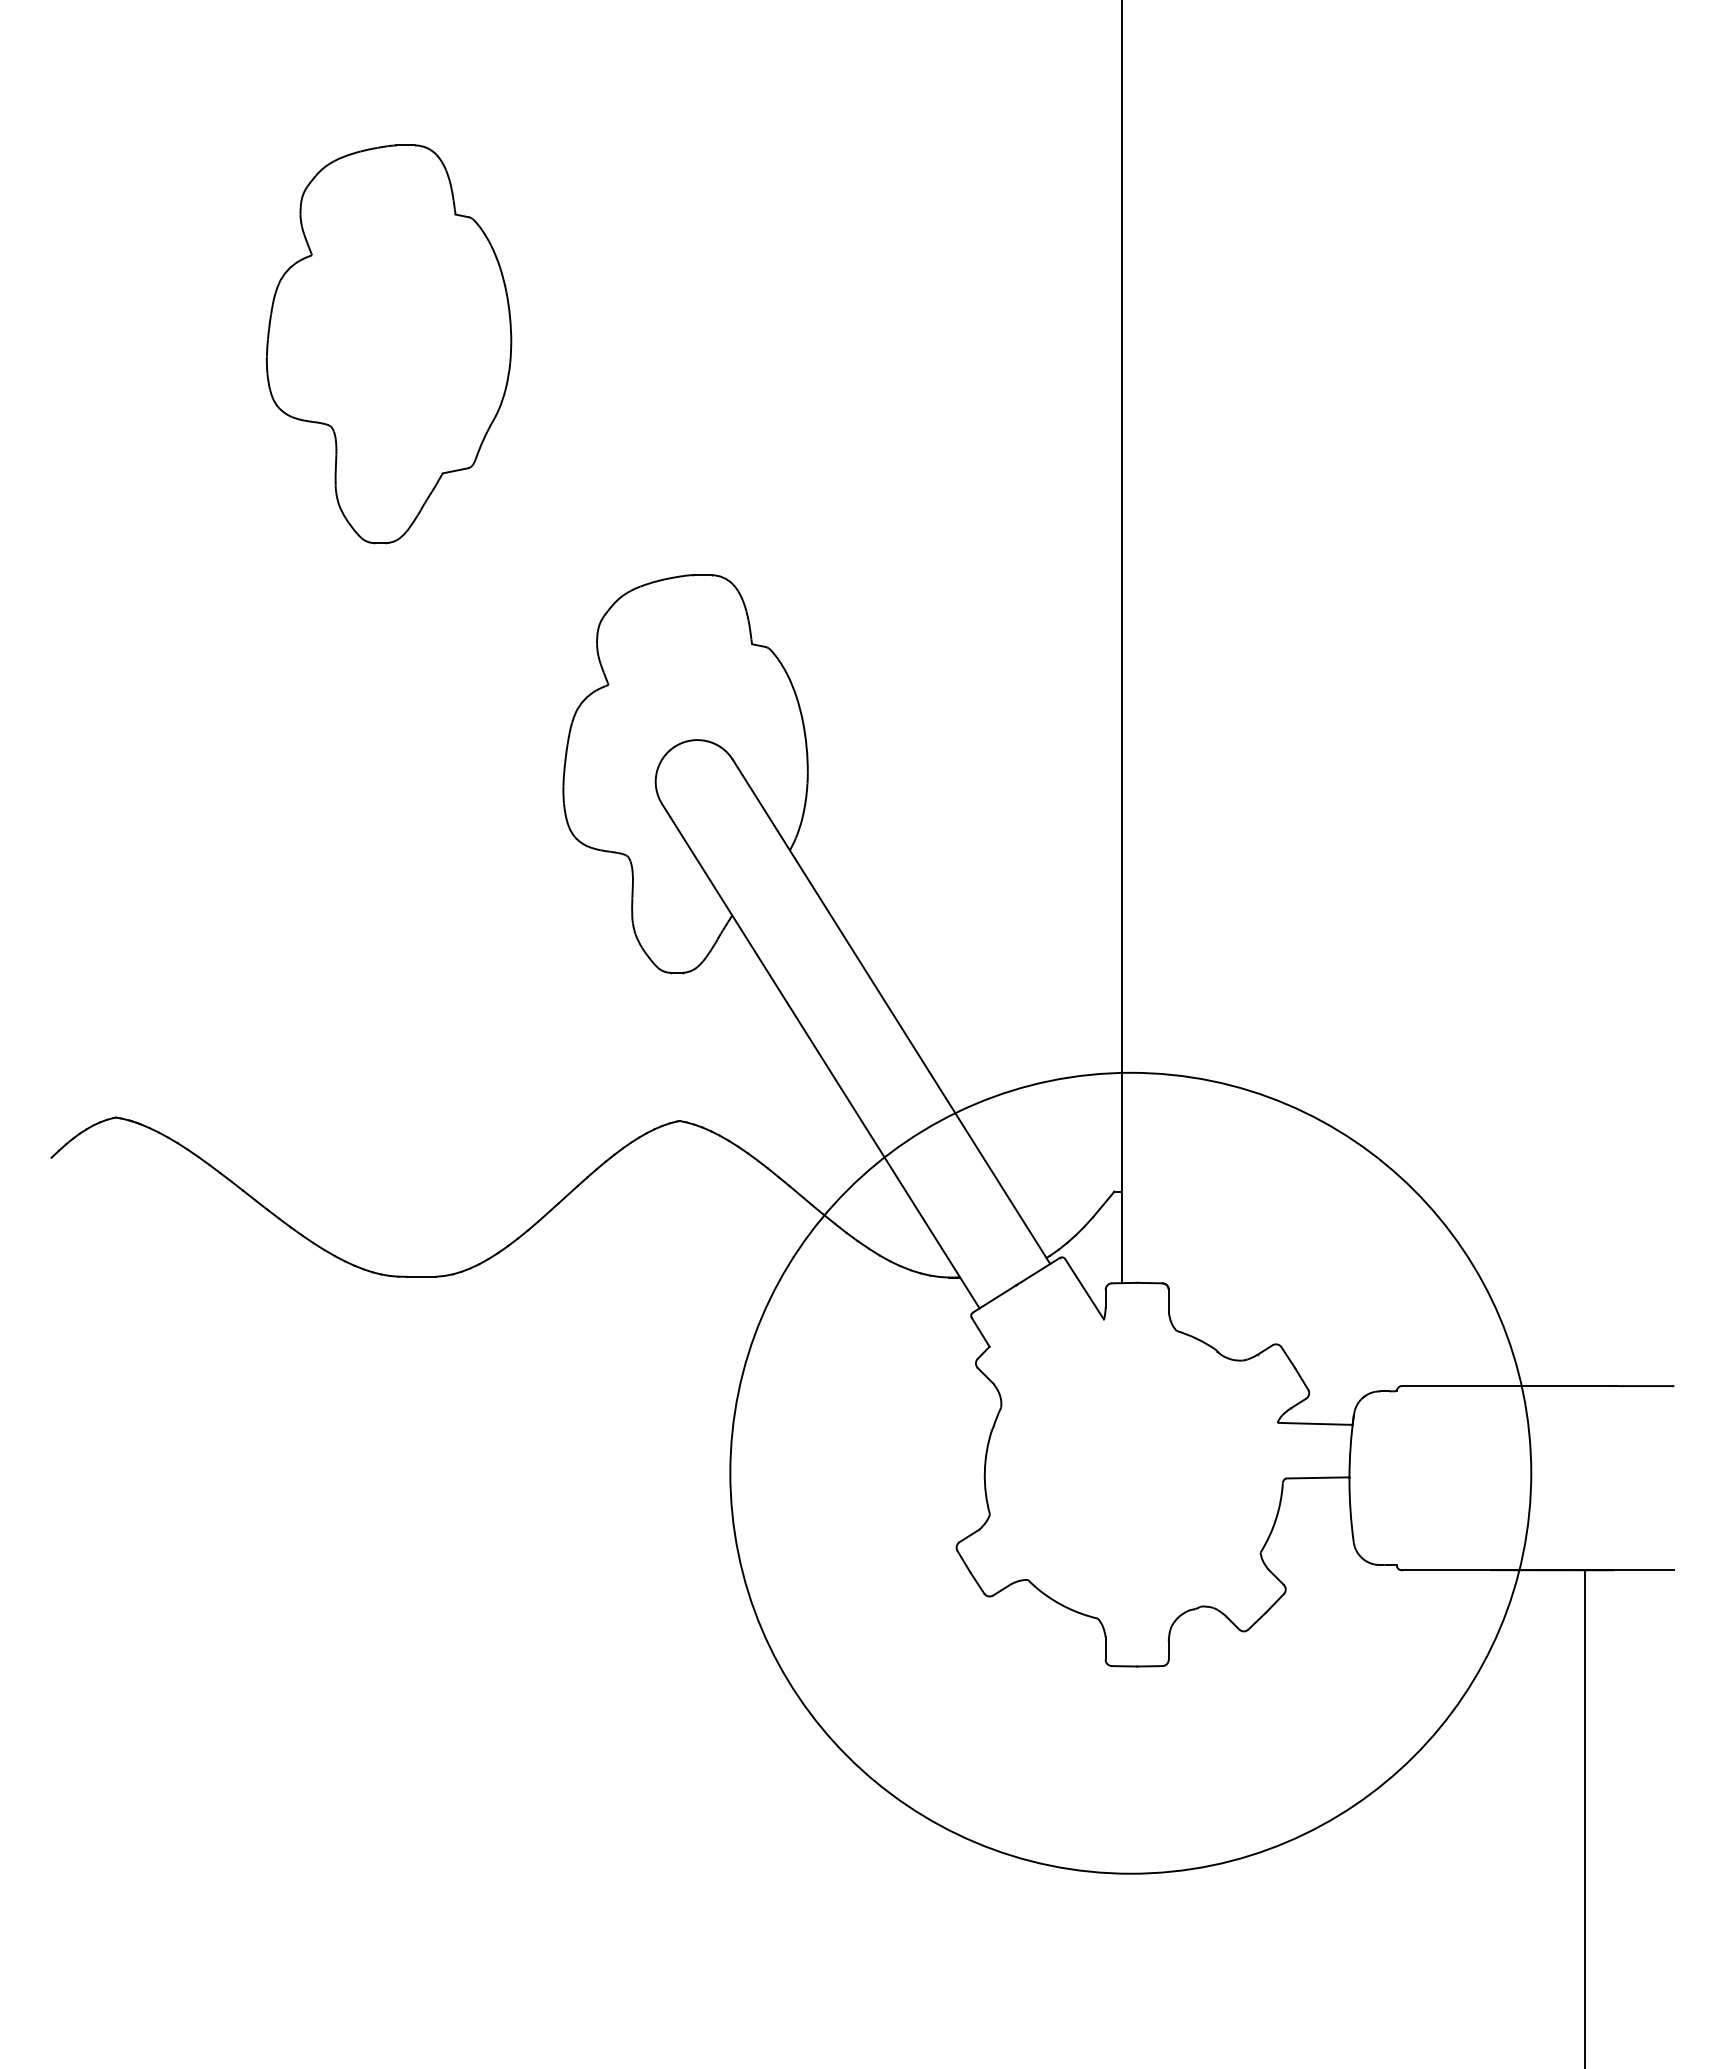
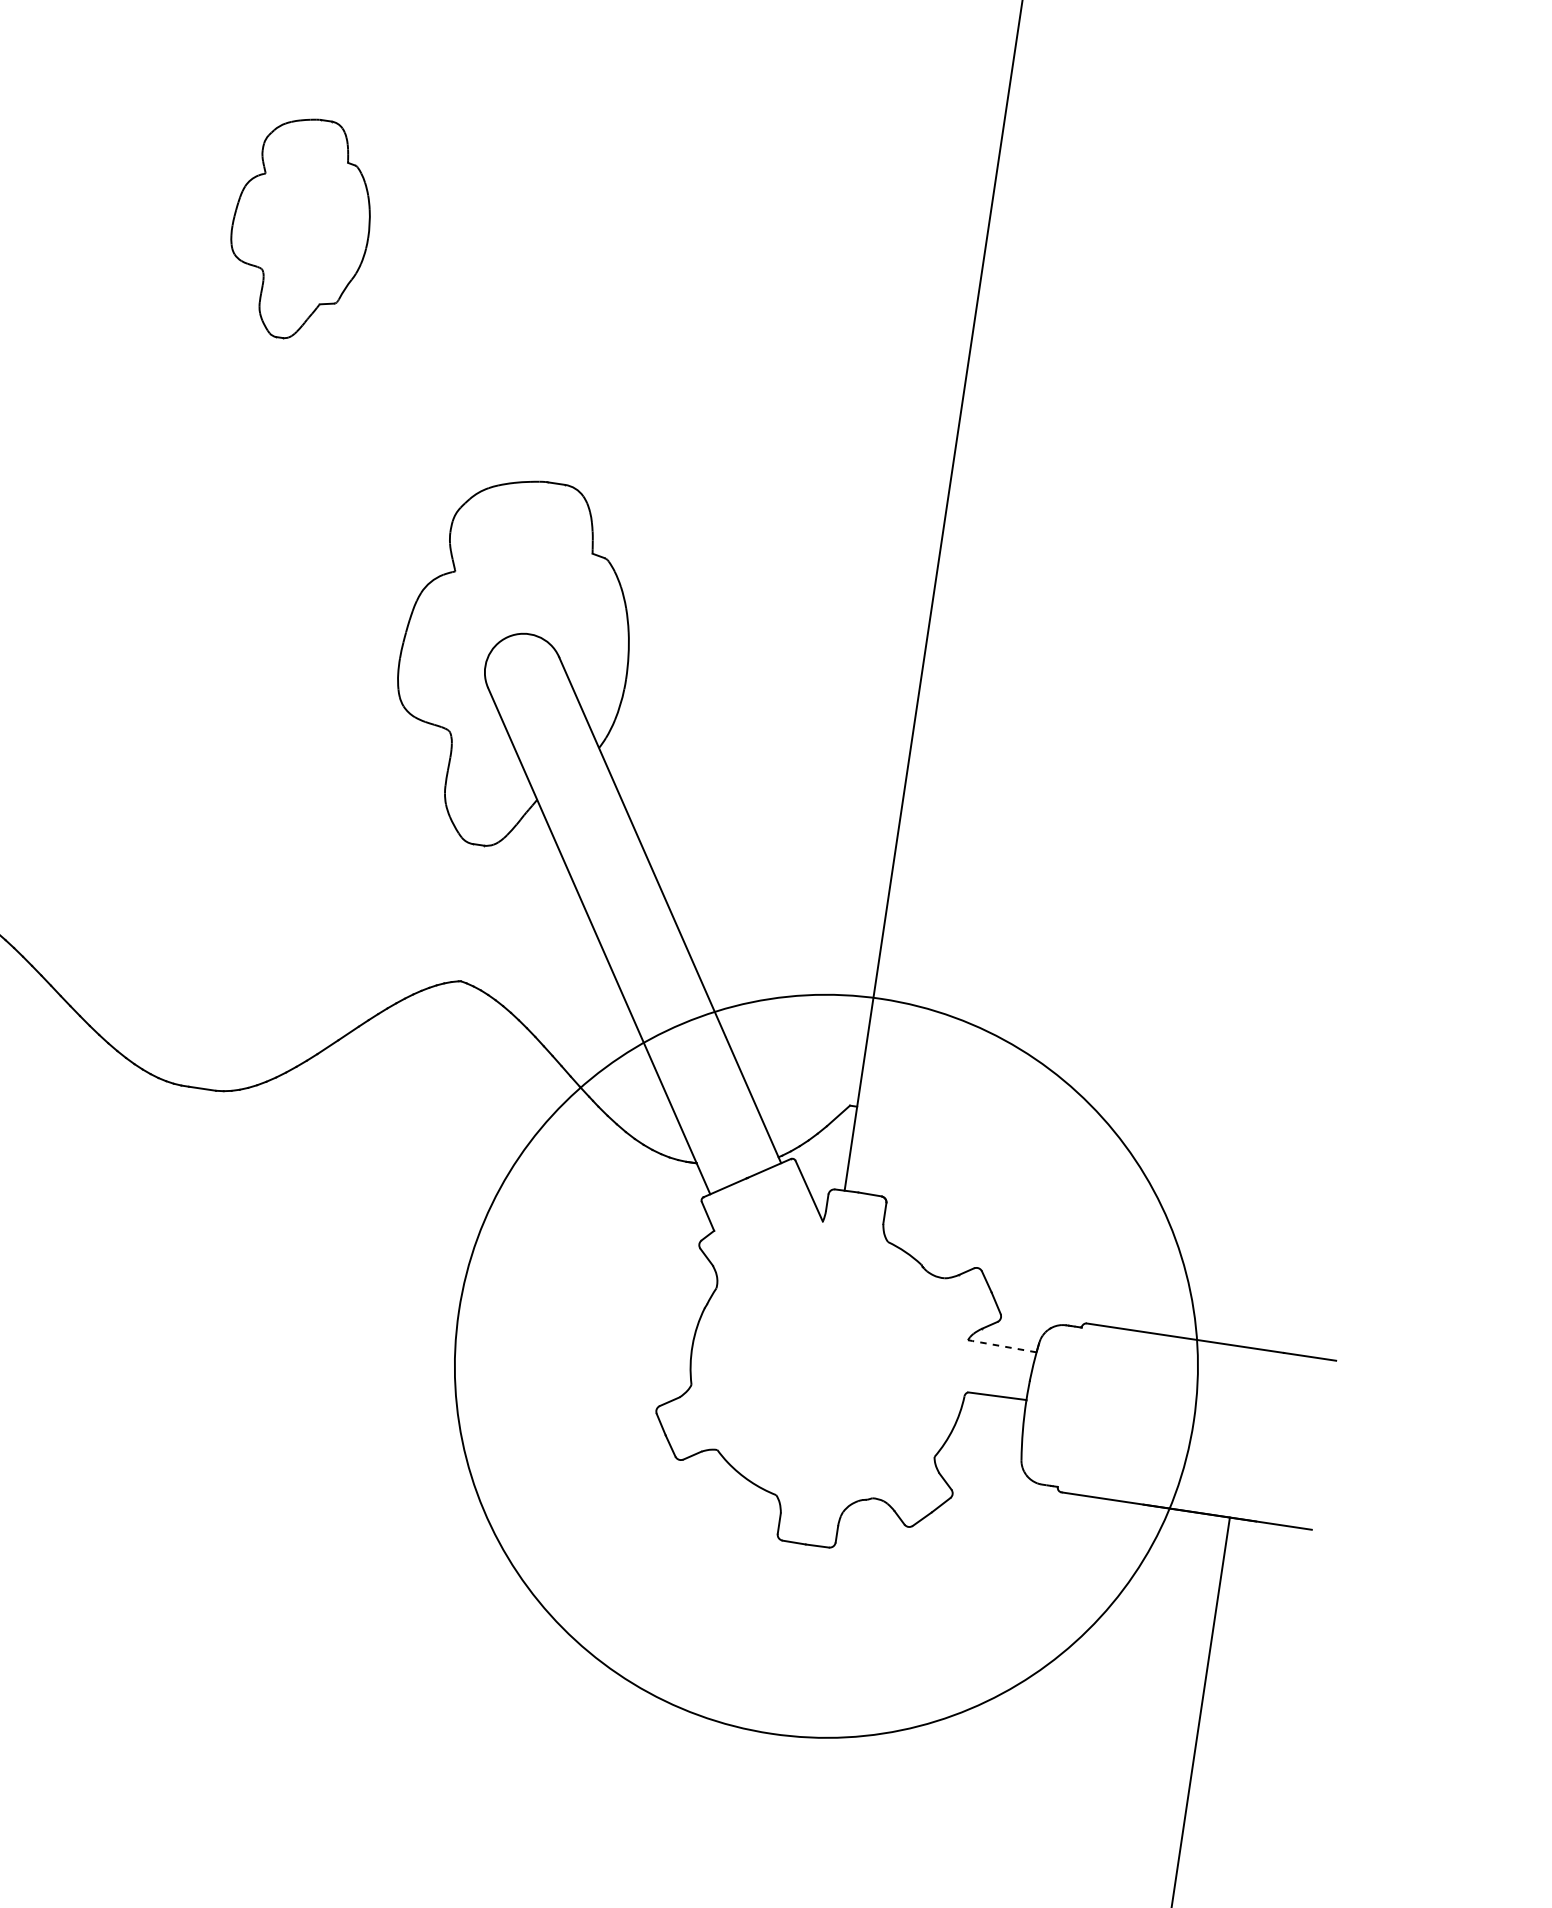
part: (389, 344) -> (301, 229), size x0.6
line: (1317, 1423) -> (1004, 1346), solid -> dashed

